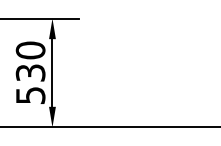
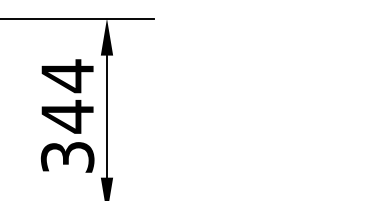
text: (30, 72) -> (67, 115), 530 -> 344

